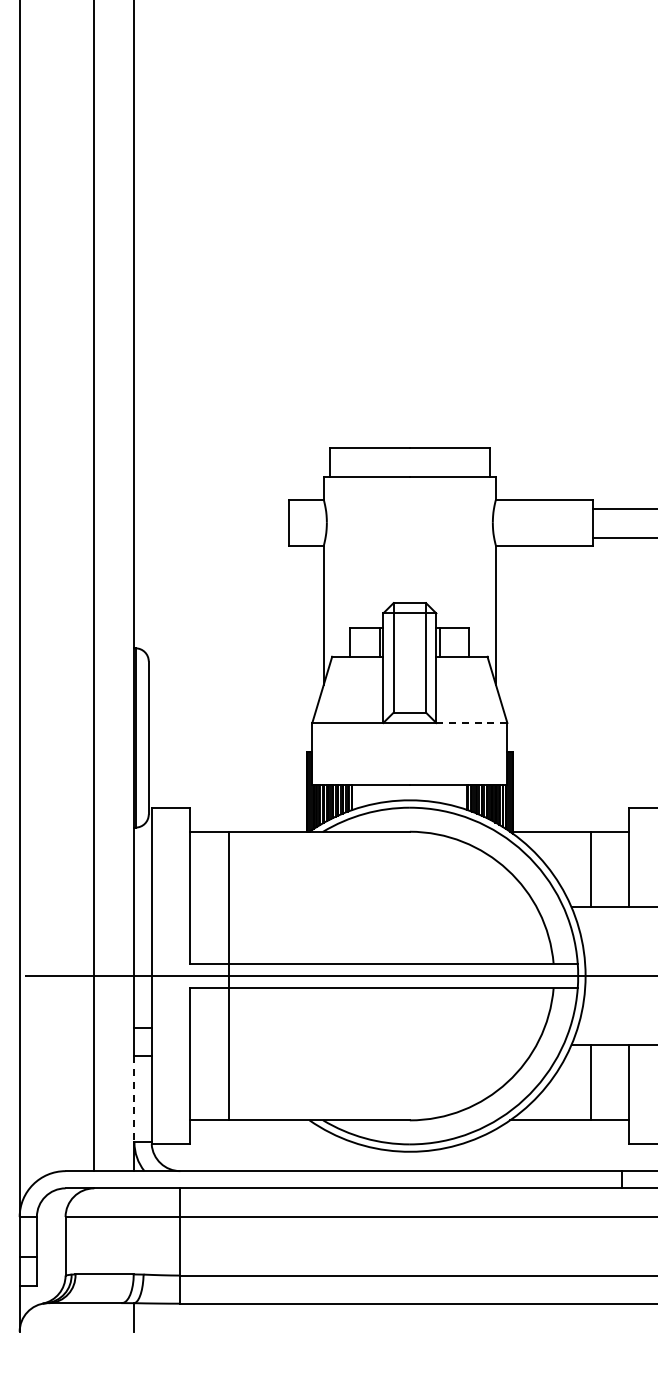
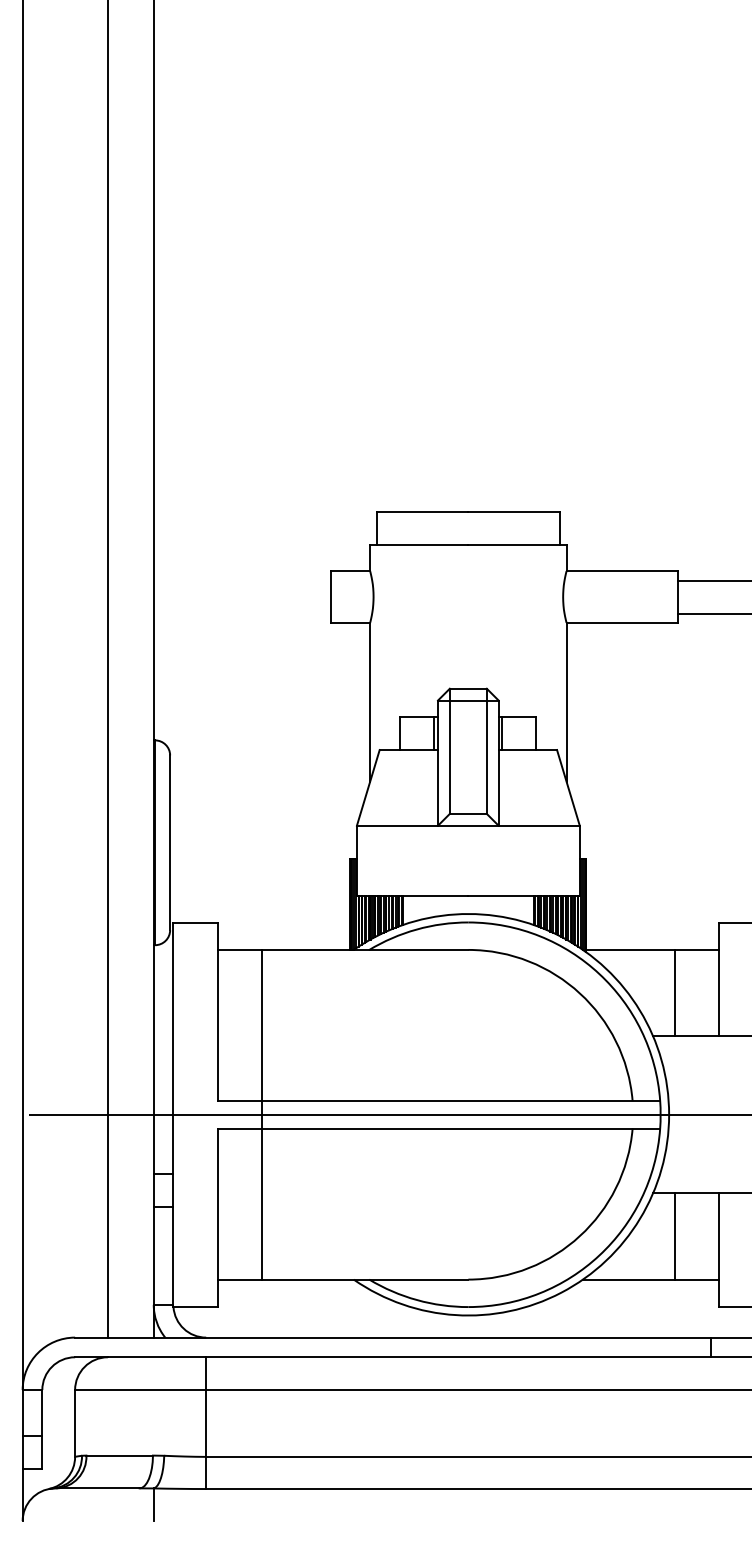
line: (471, 723) -> (538, 826), dashed -> solid
line: (134, 1099) -> (153, 1255), dashed -> solid

